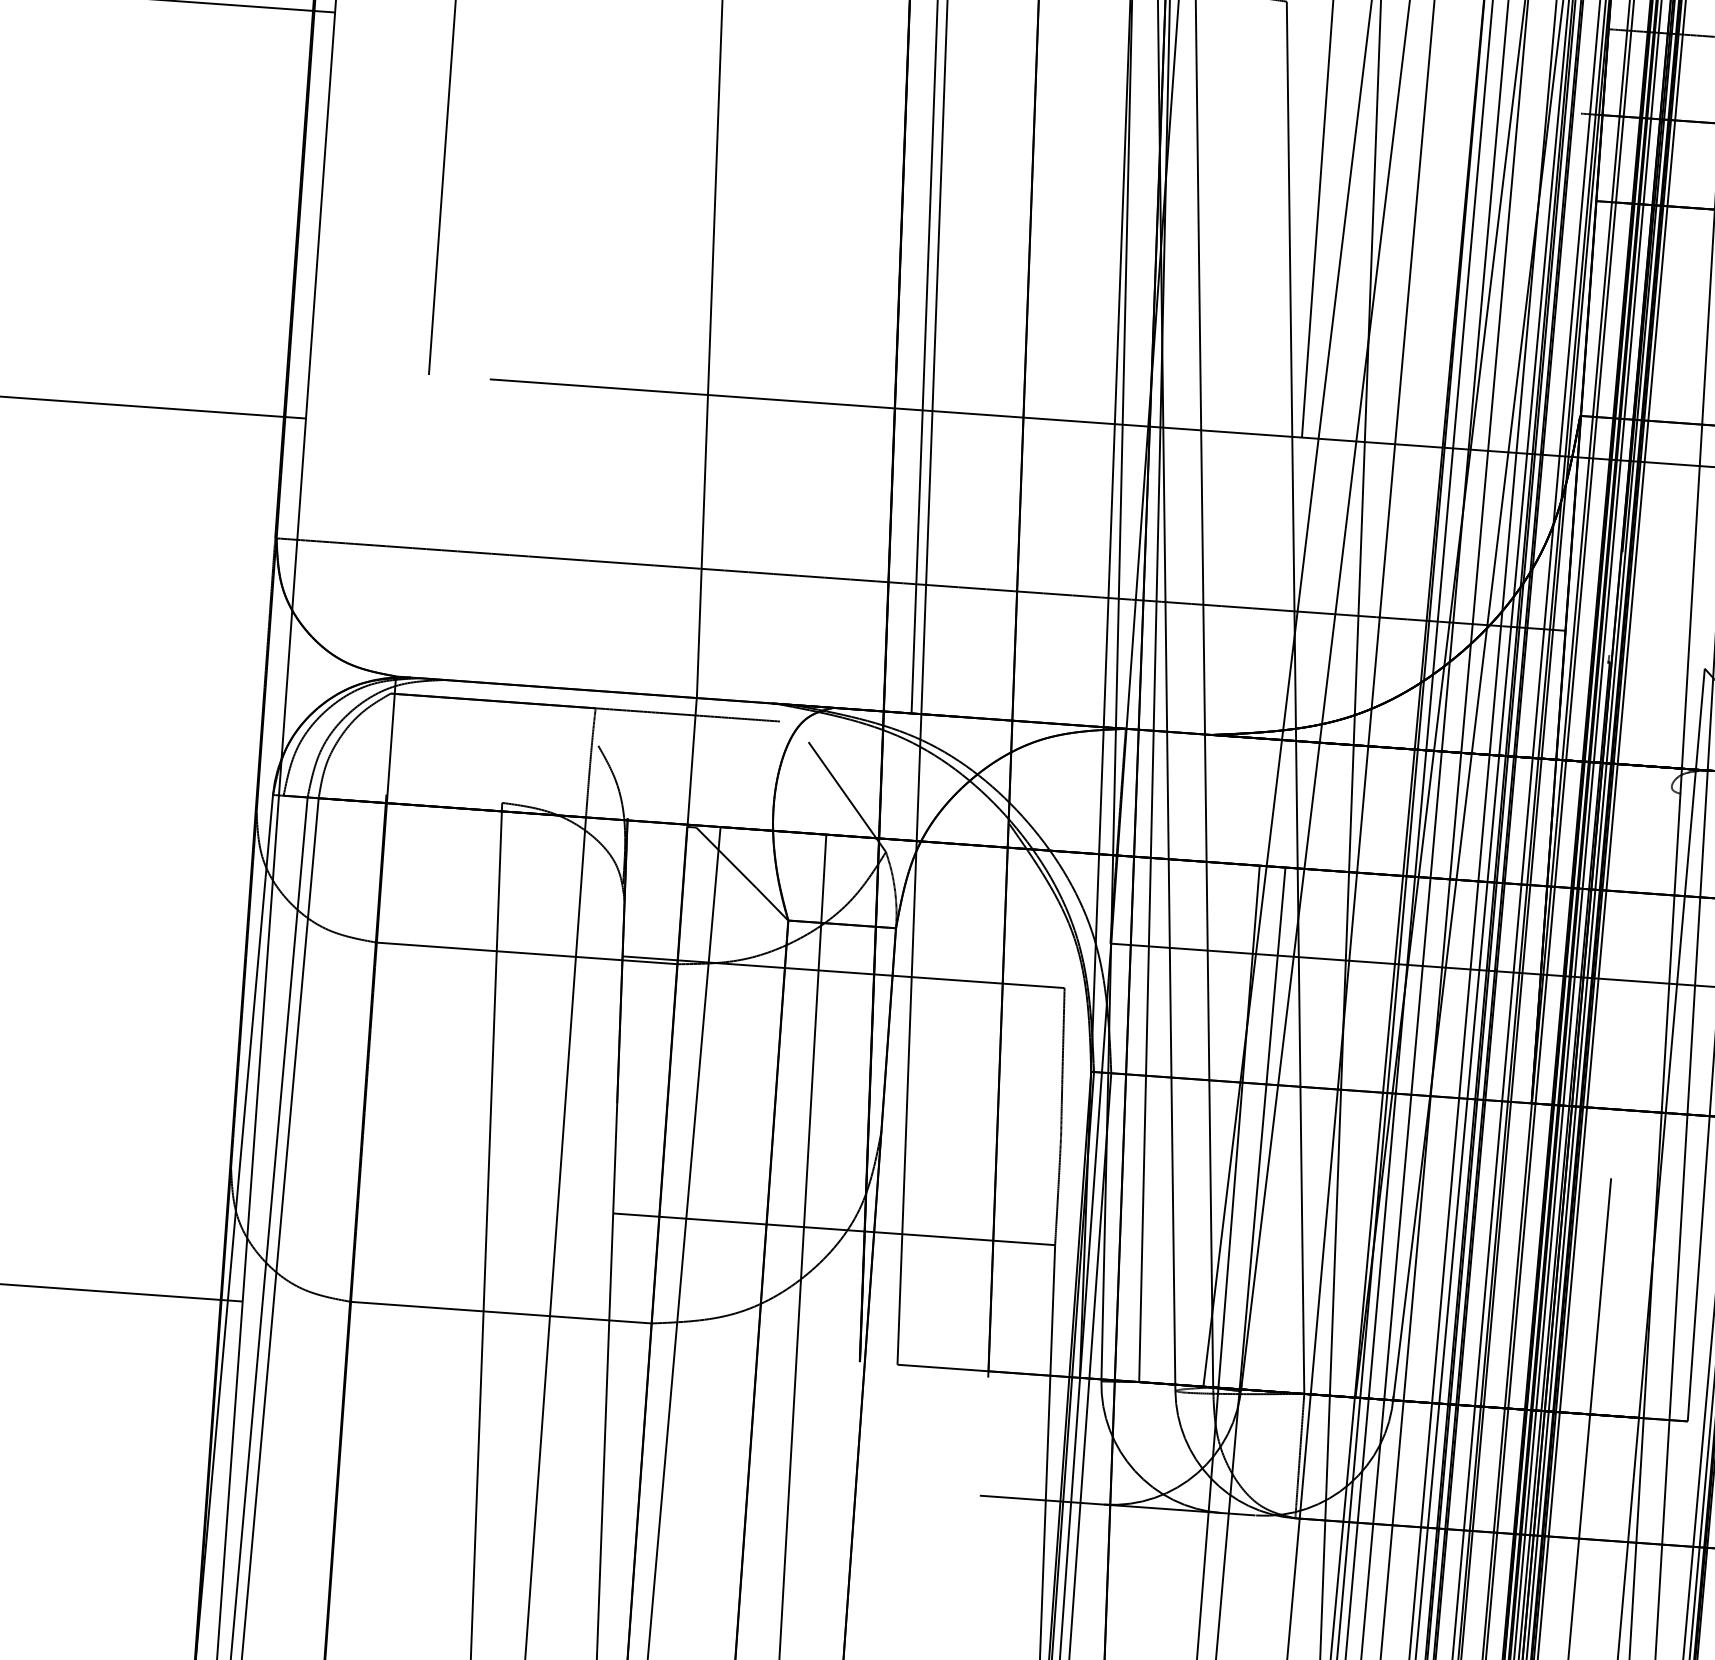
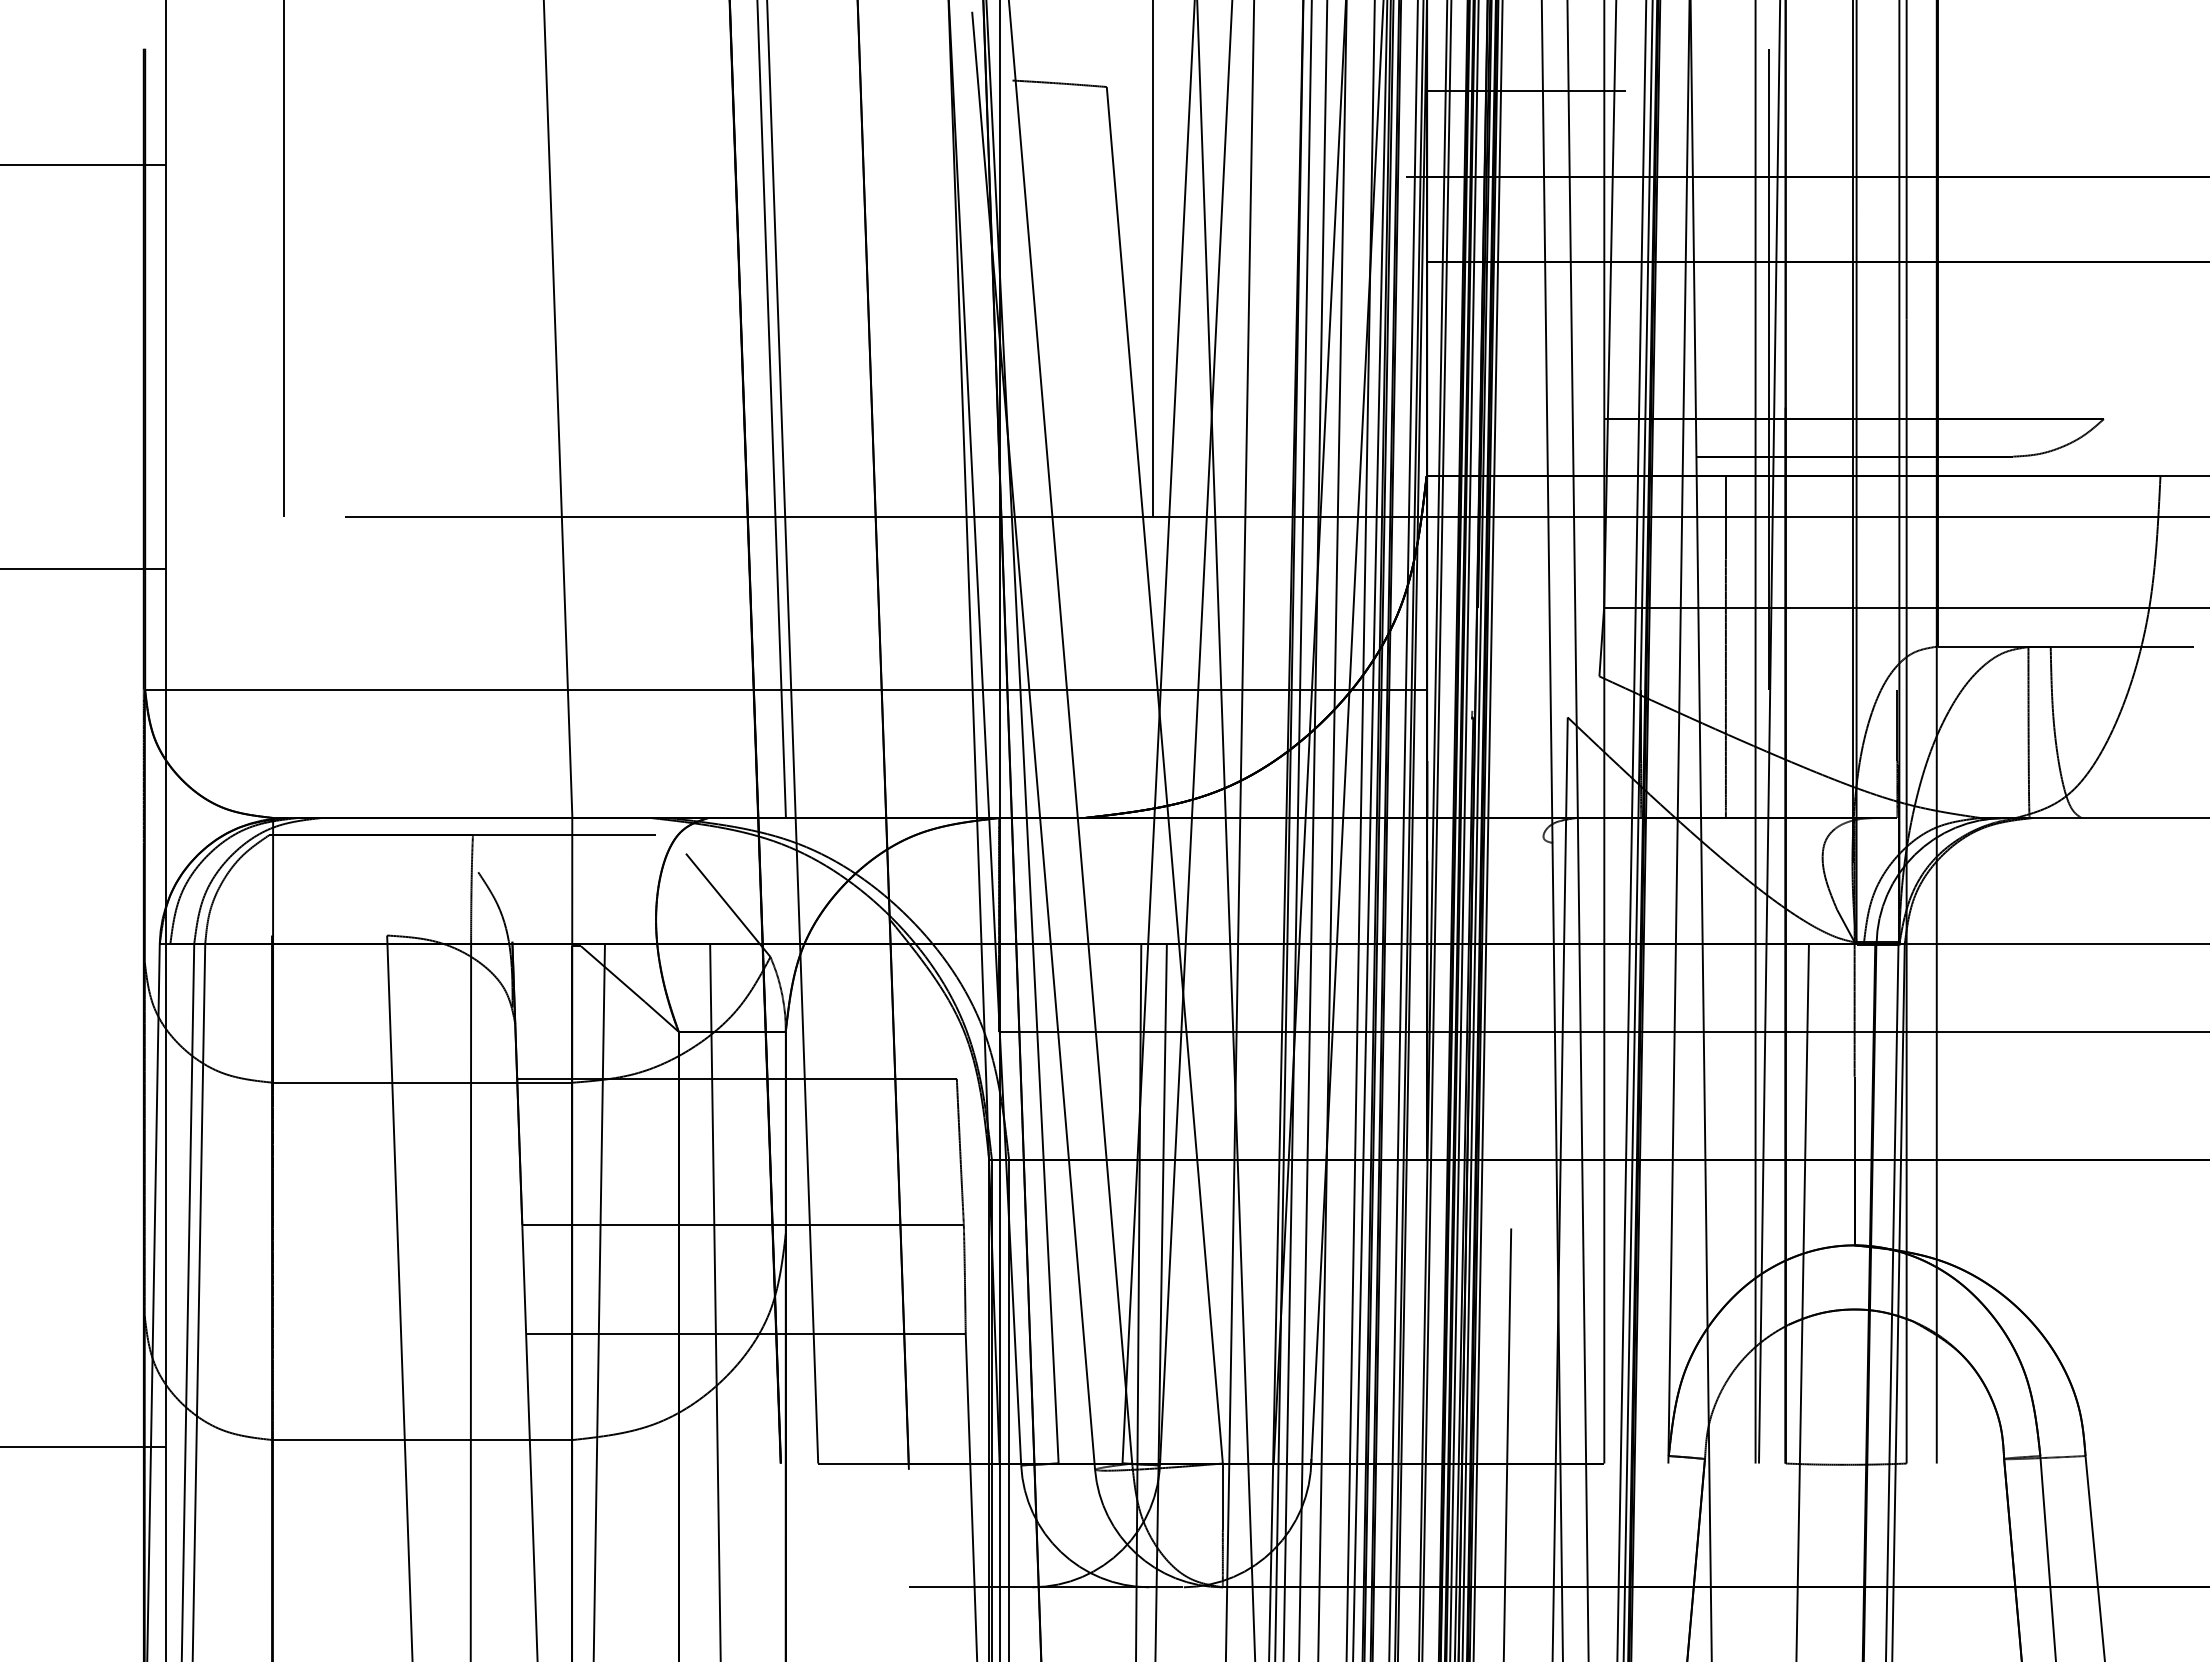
line: (838, 1118) -> (742, 1224), added

